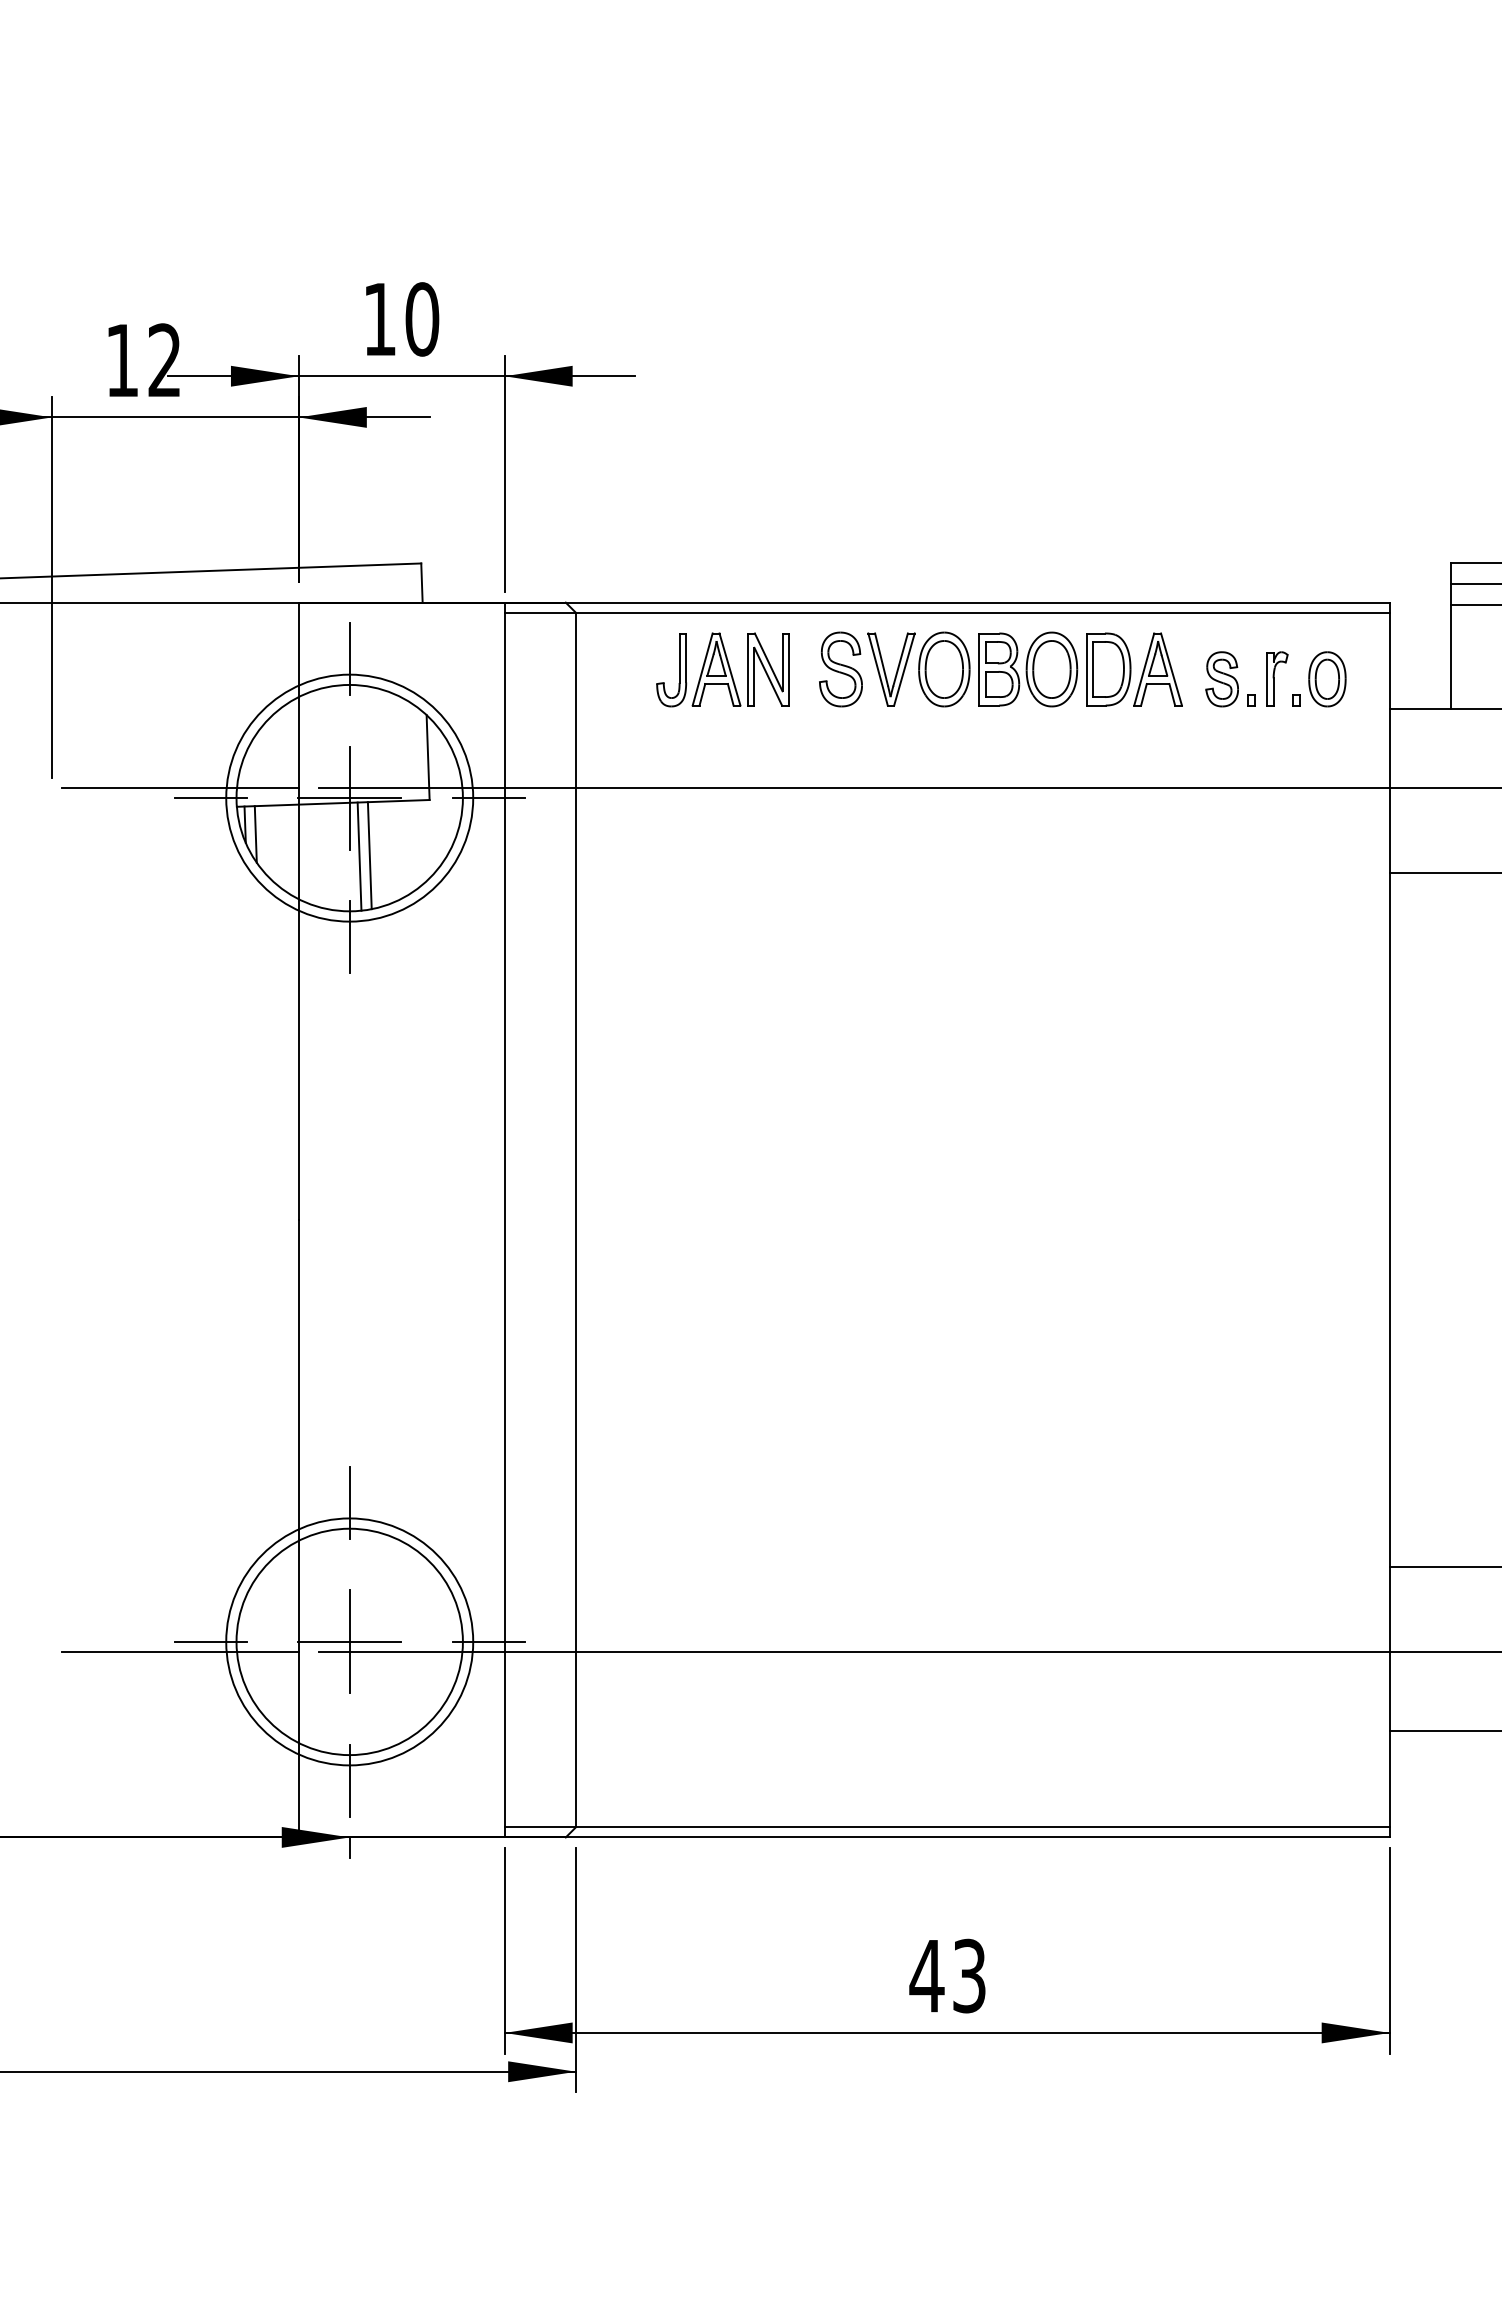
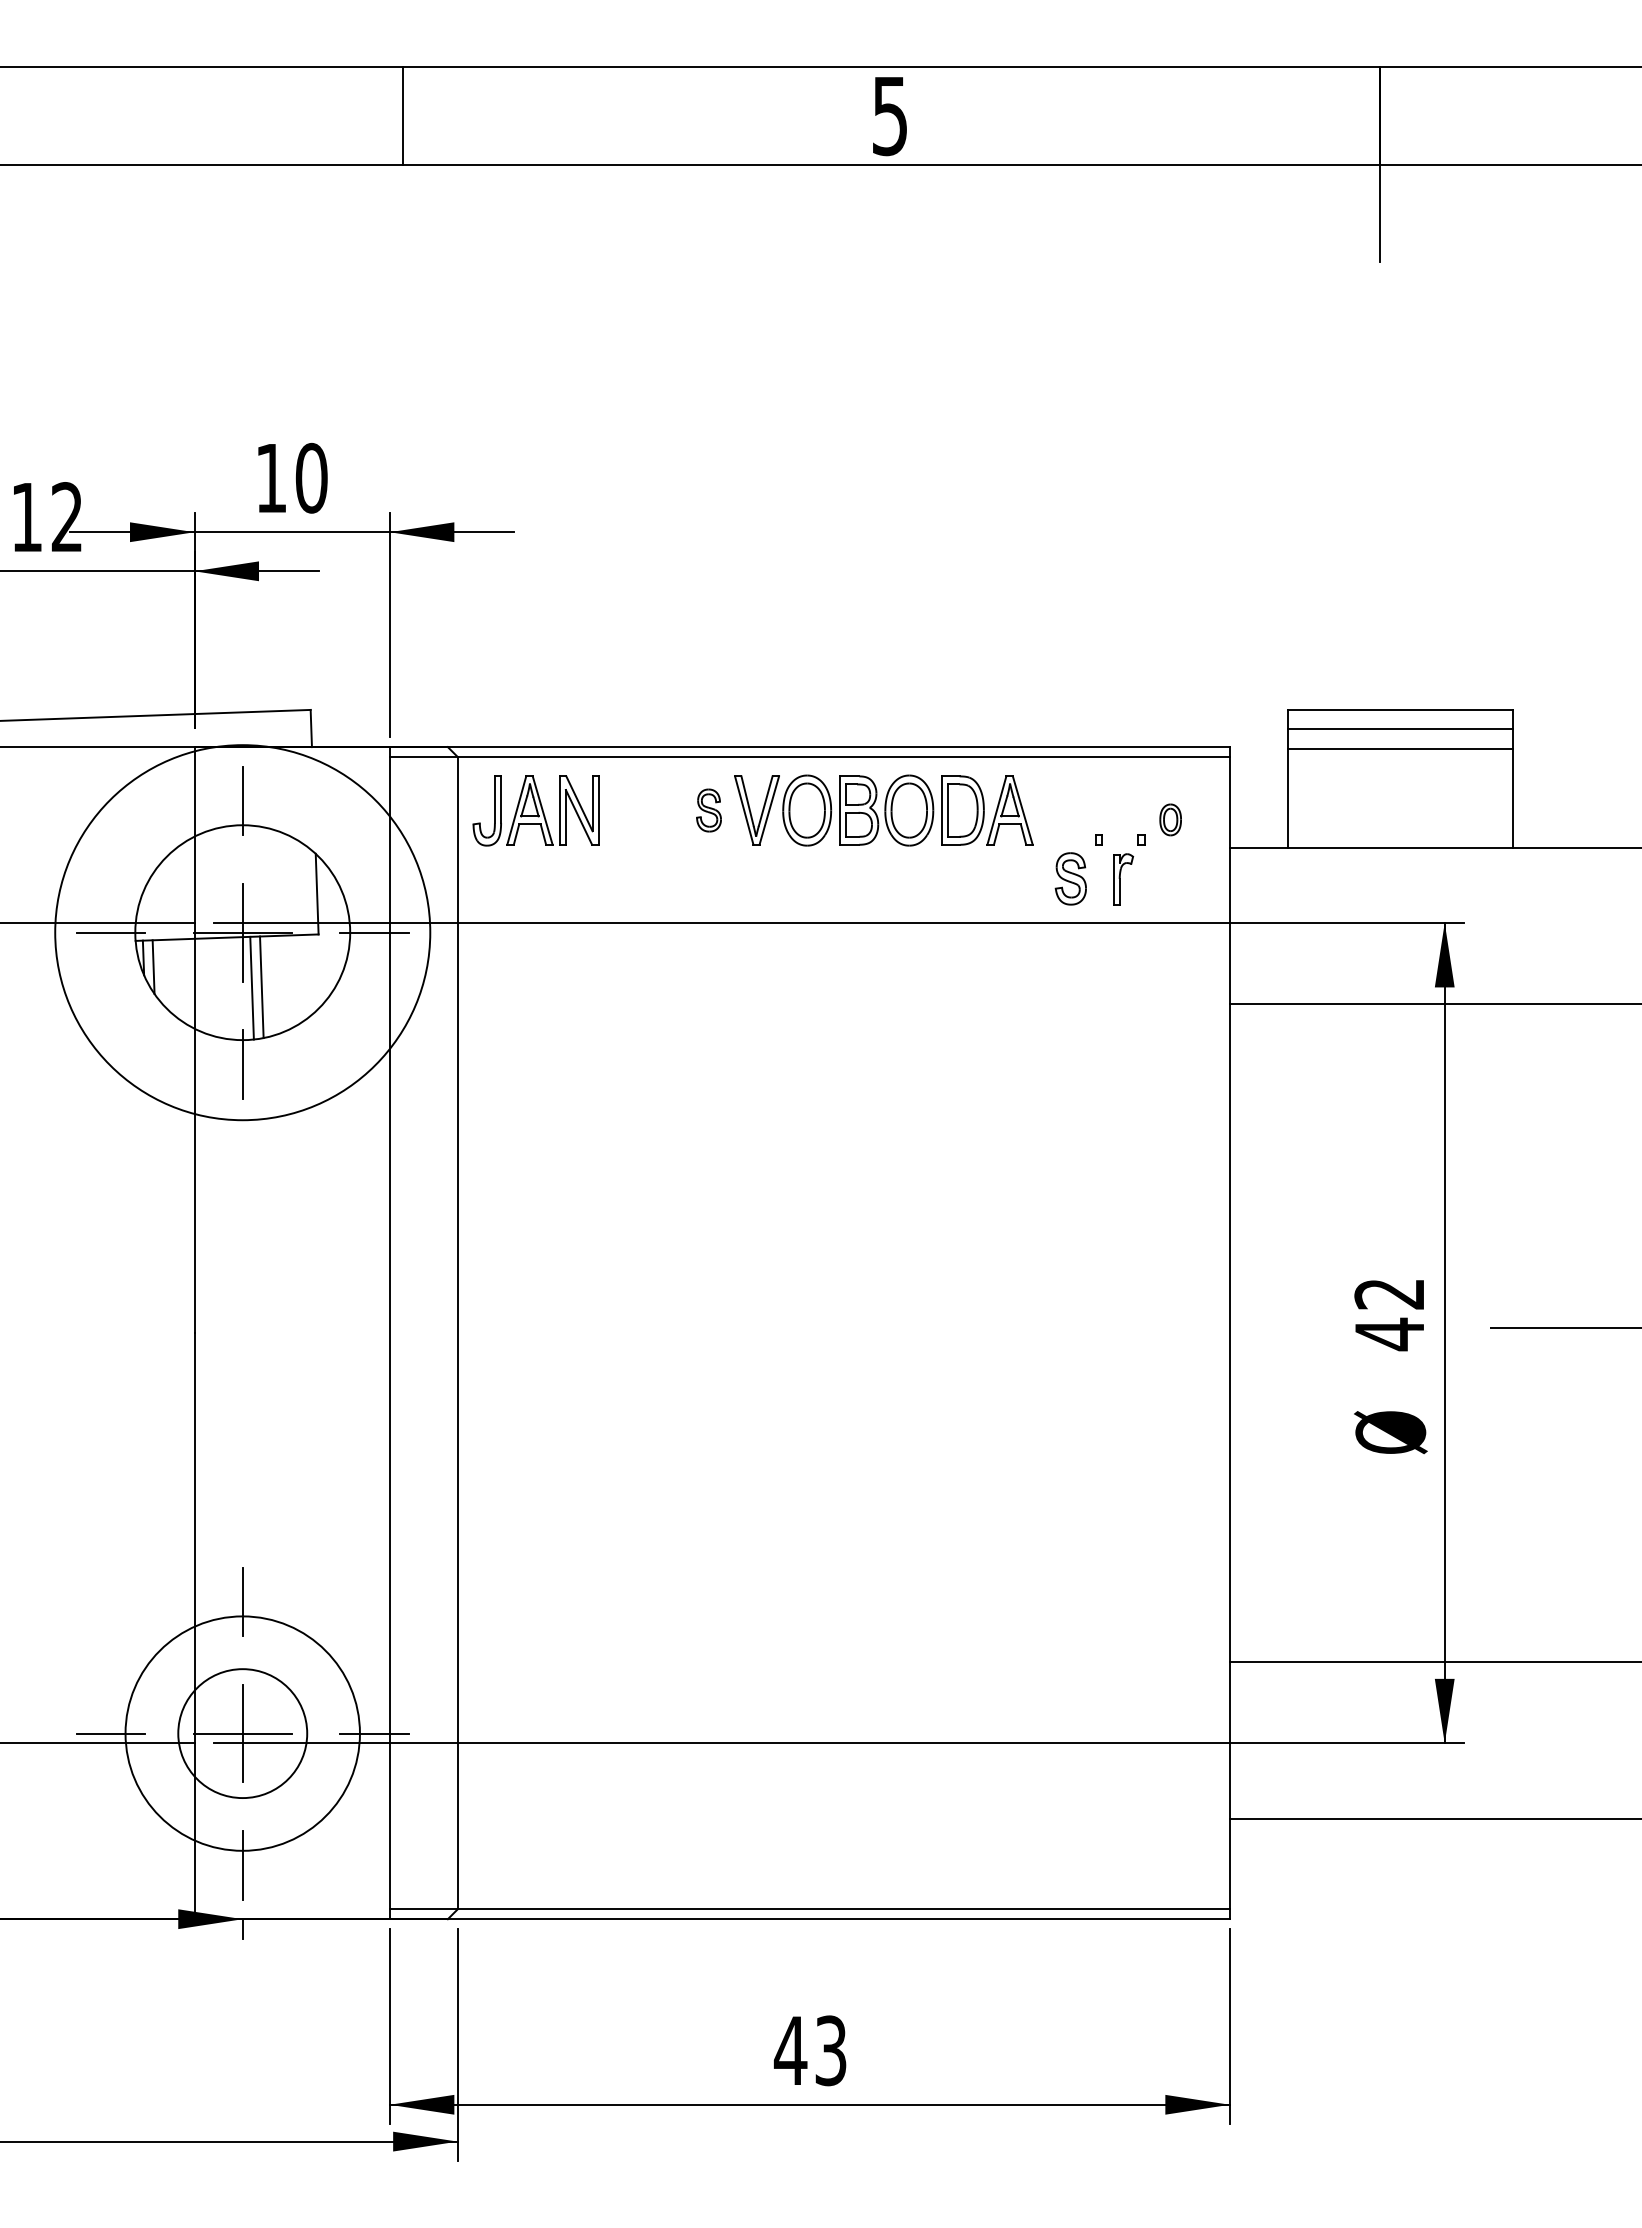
part: (722, 669) -> (535, 810), moved
part: (840, 669) -> (708, 810), size x0.6
part: (1221, 678) -> (1070, 878), moved
part: (1277, 678) -> (1123, 879), moved
part: (1327, 678) -> (1170, 819), size x0.6
circle: (349, 797) -> (242, 932), size x1.6
circle: (349, 1641) -> (242, 1733), size x0.6

